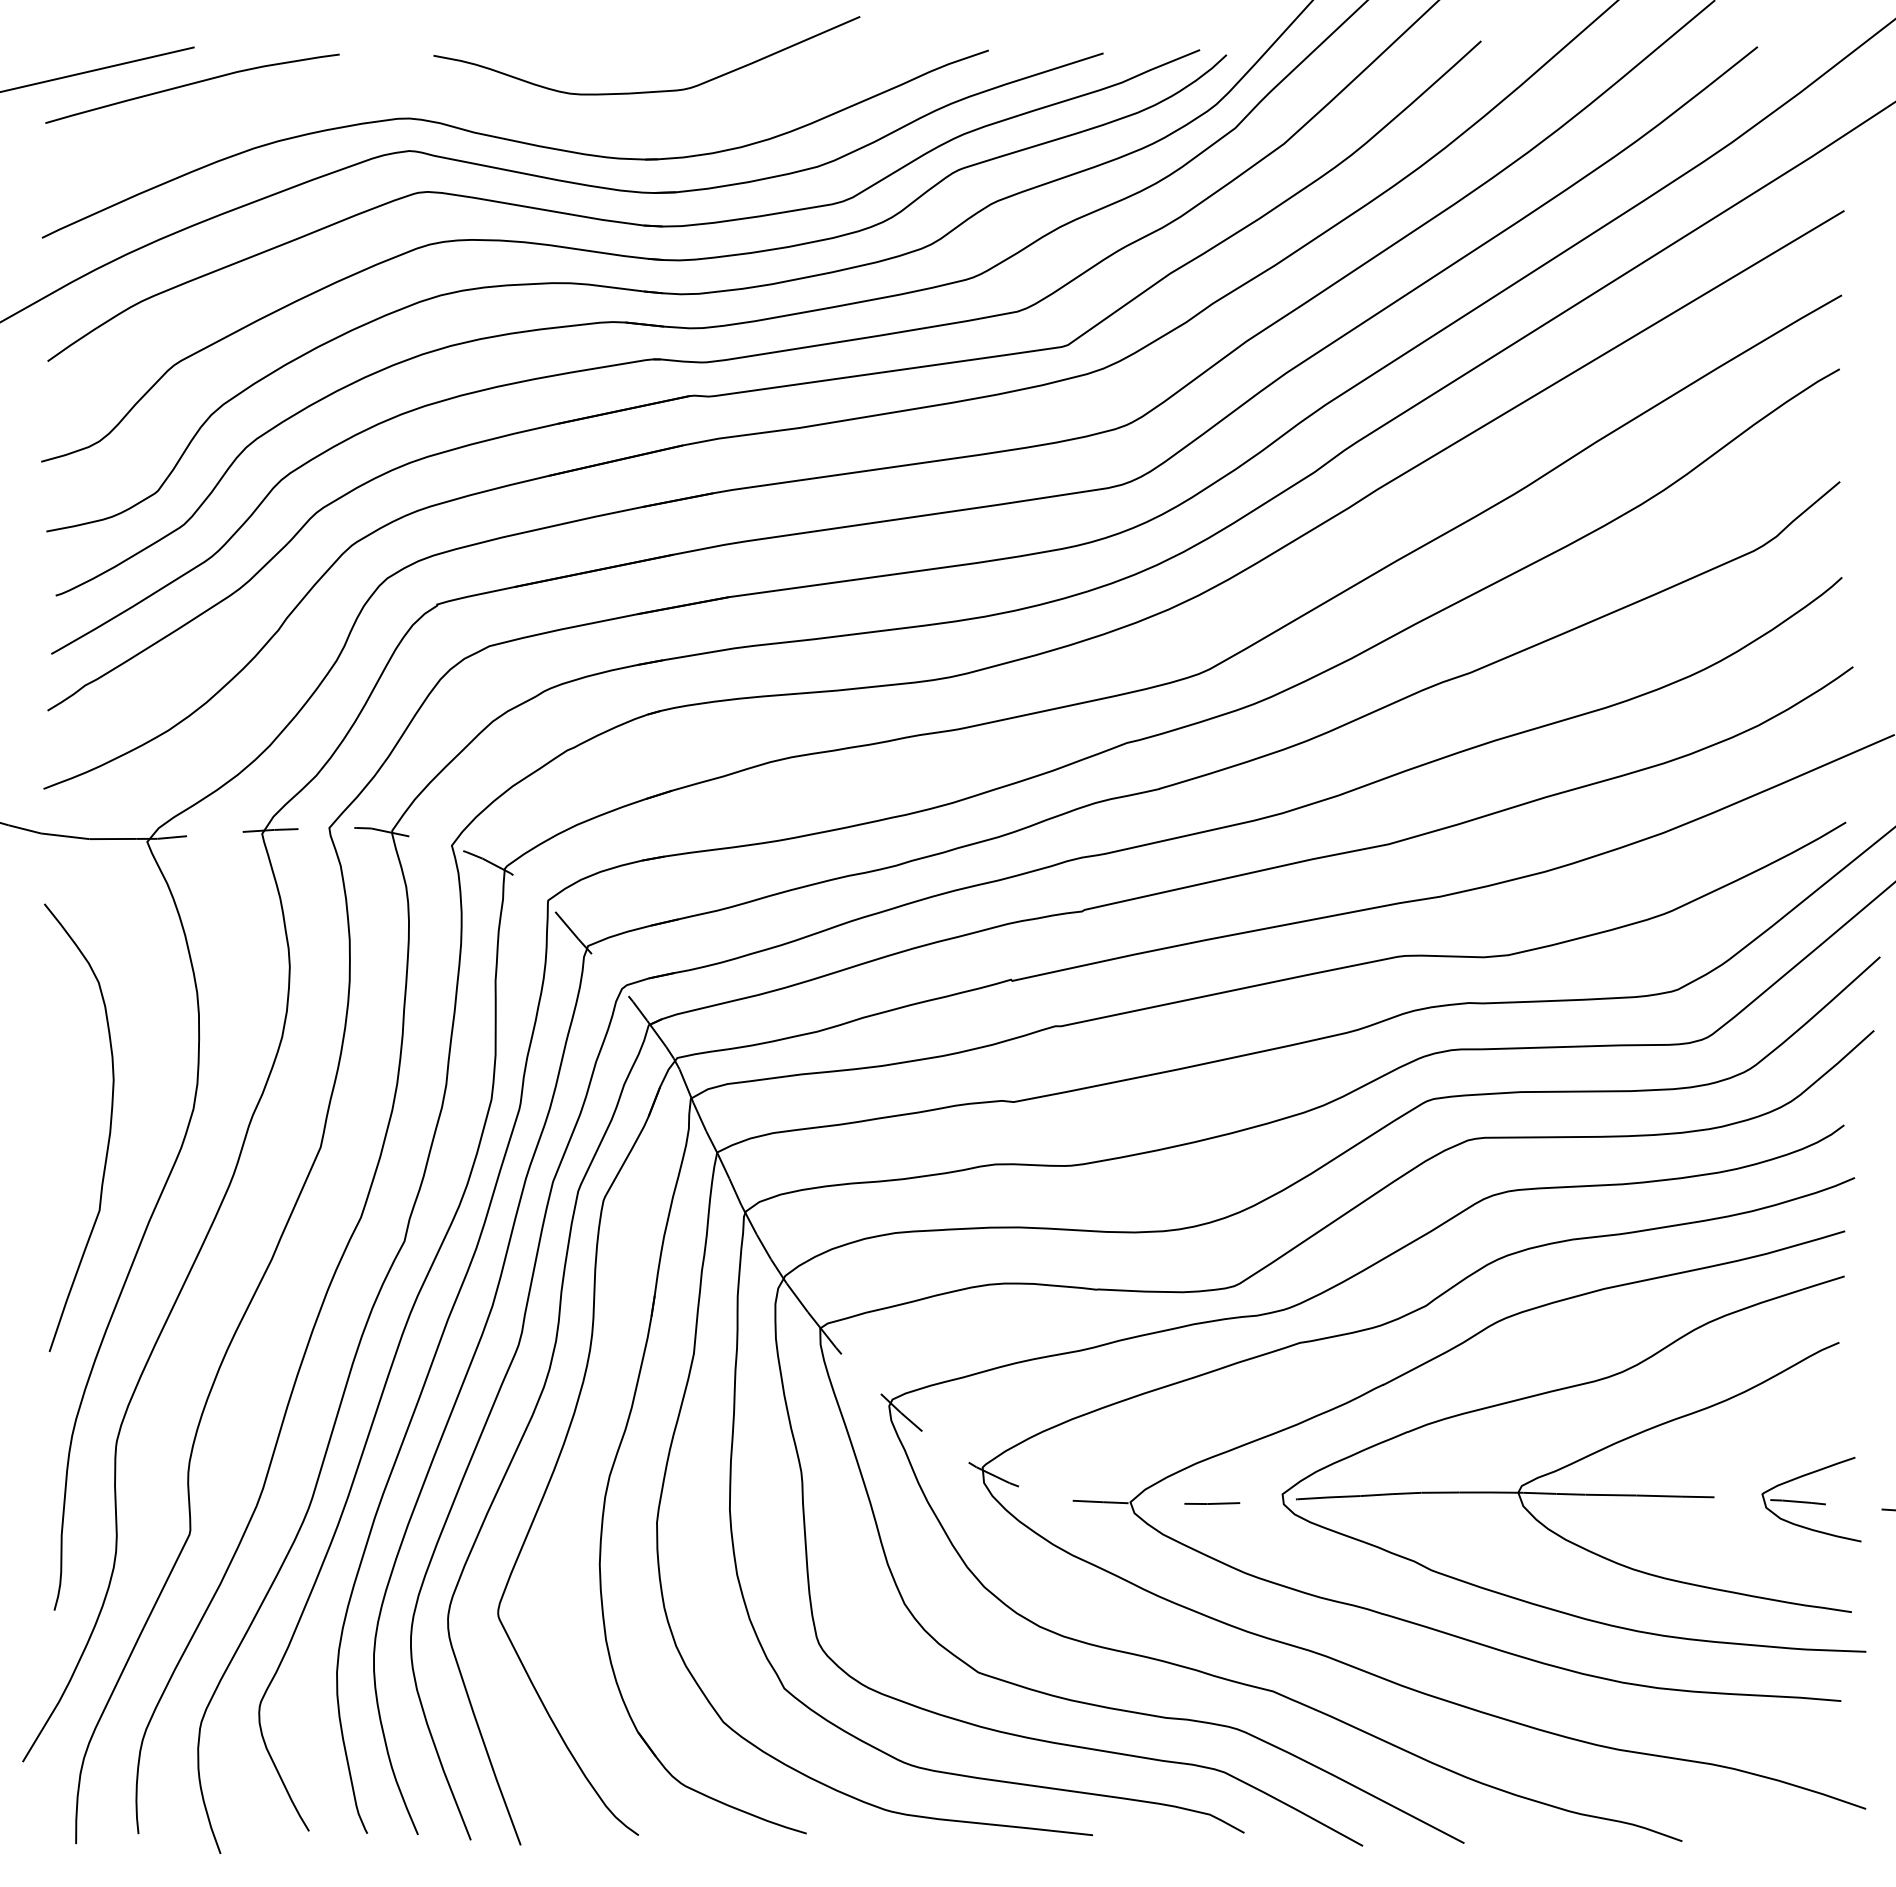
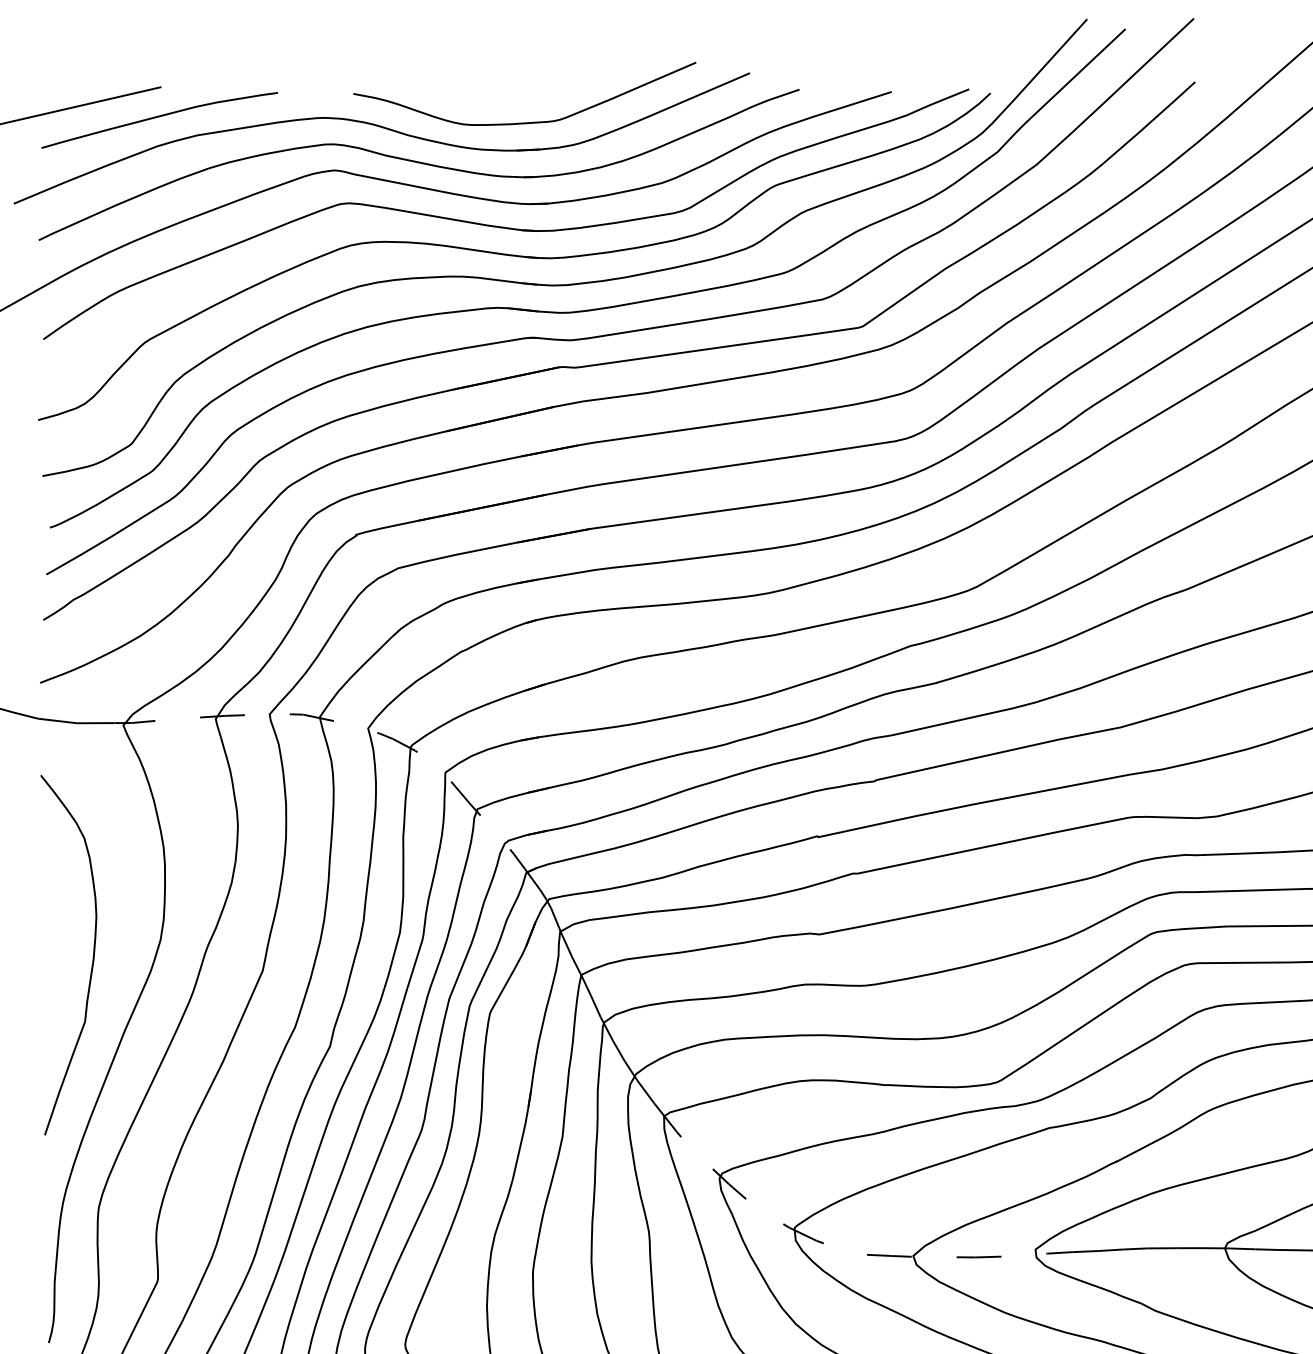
part: (473, 99) -> (385, 129), added

